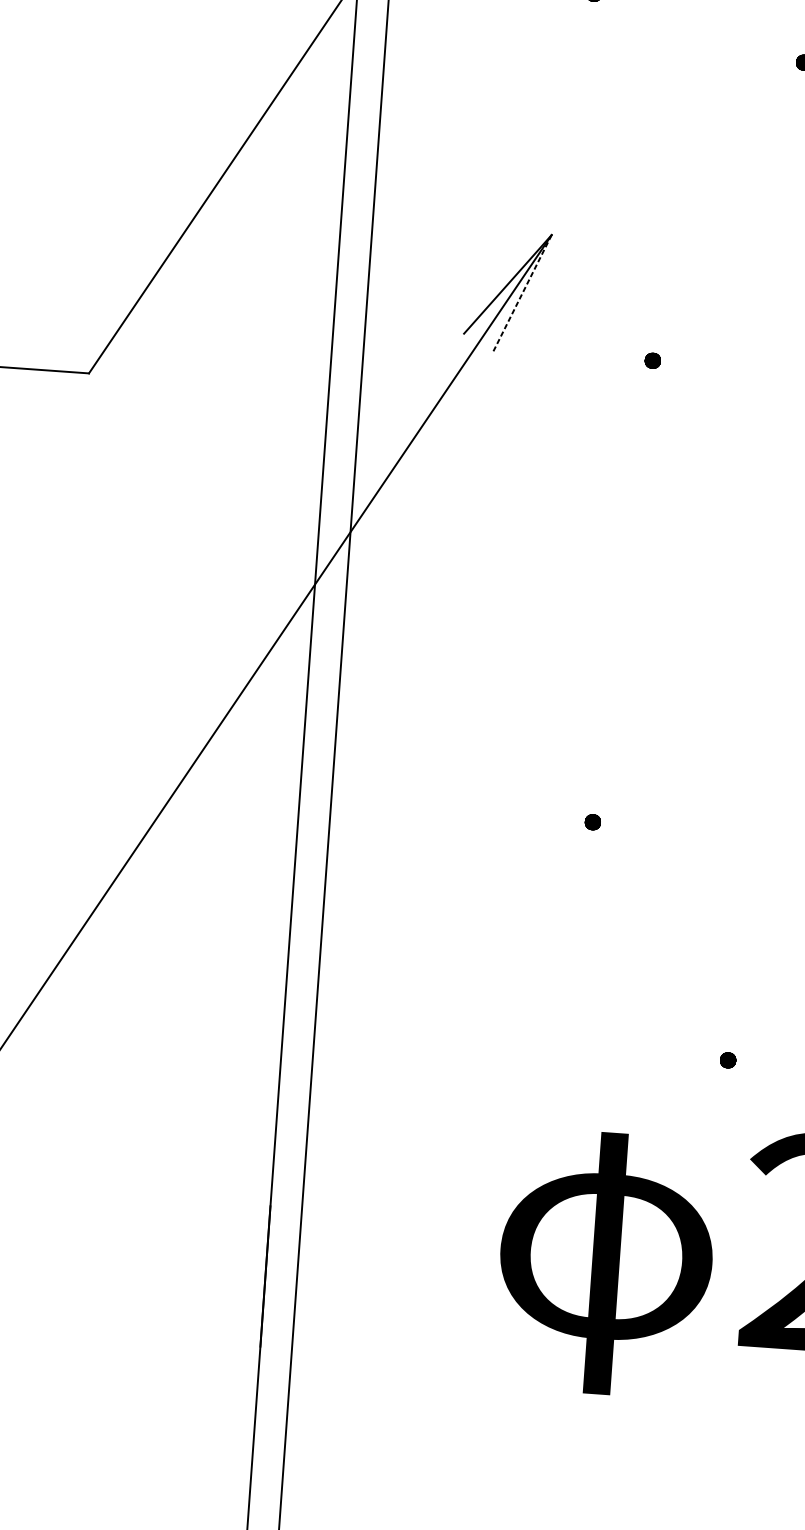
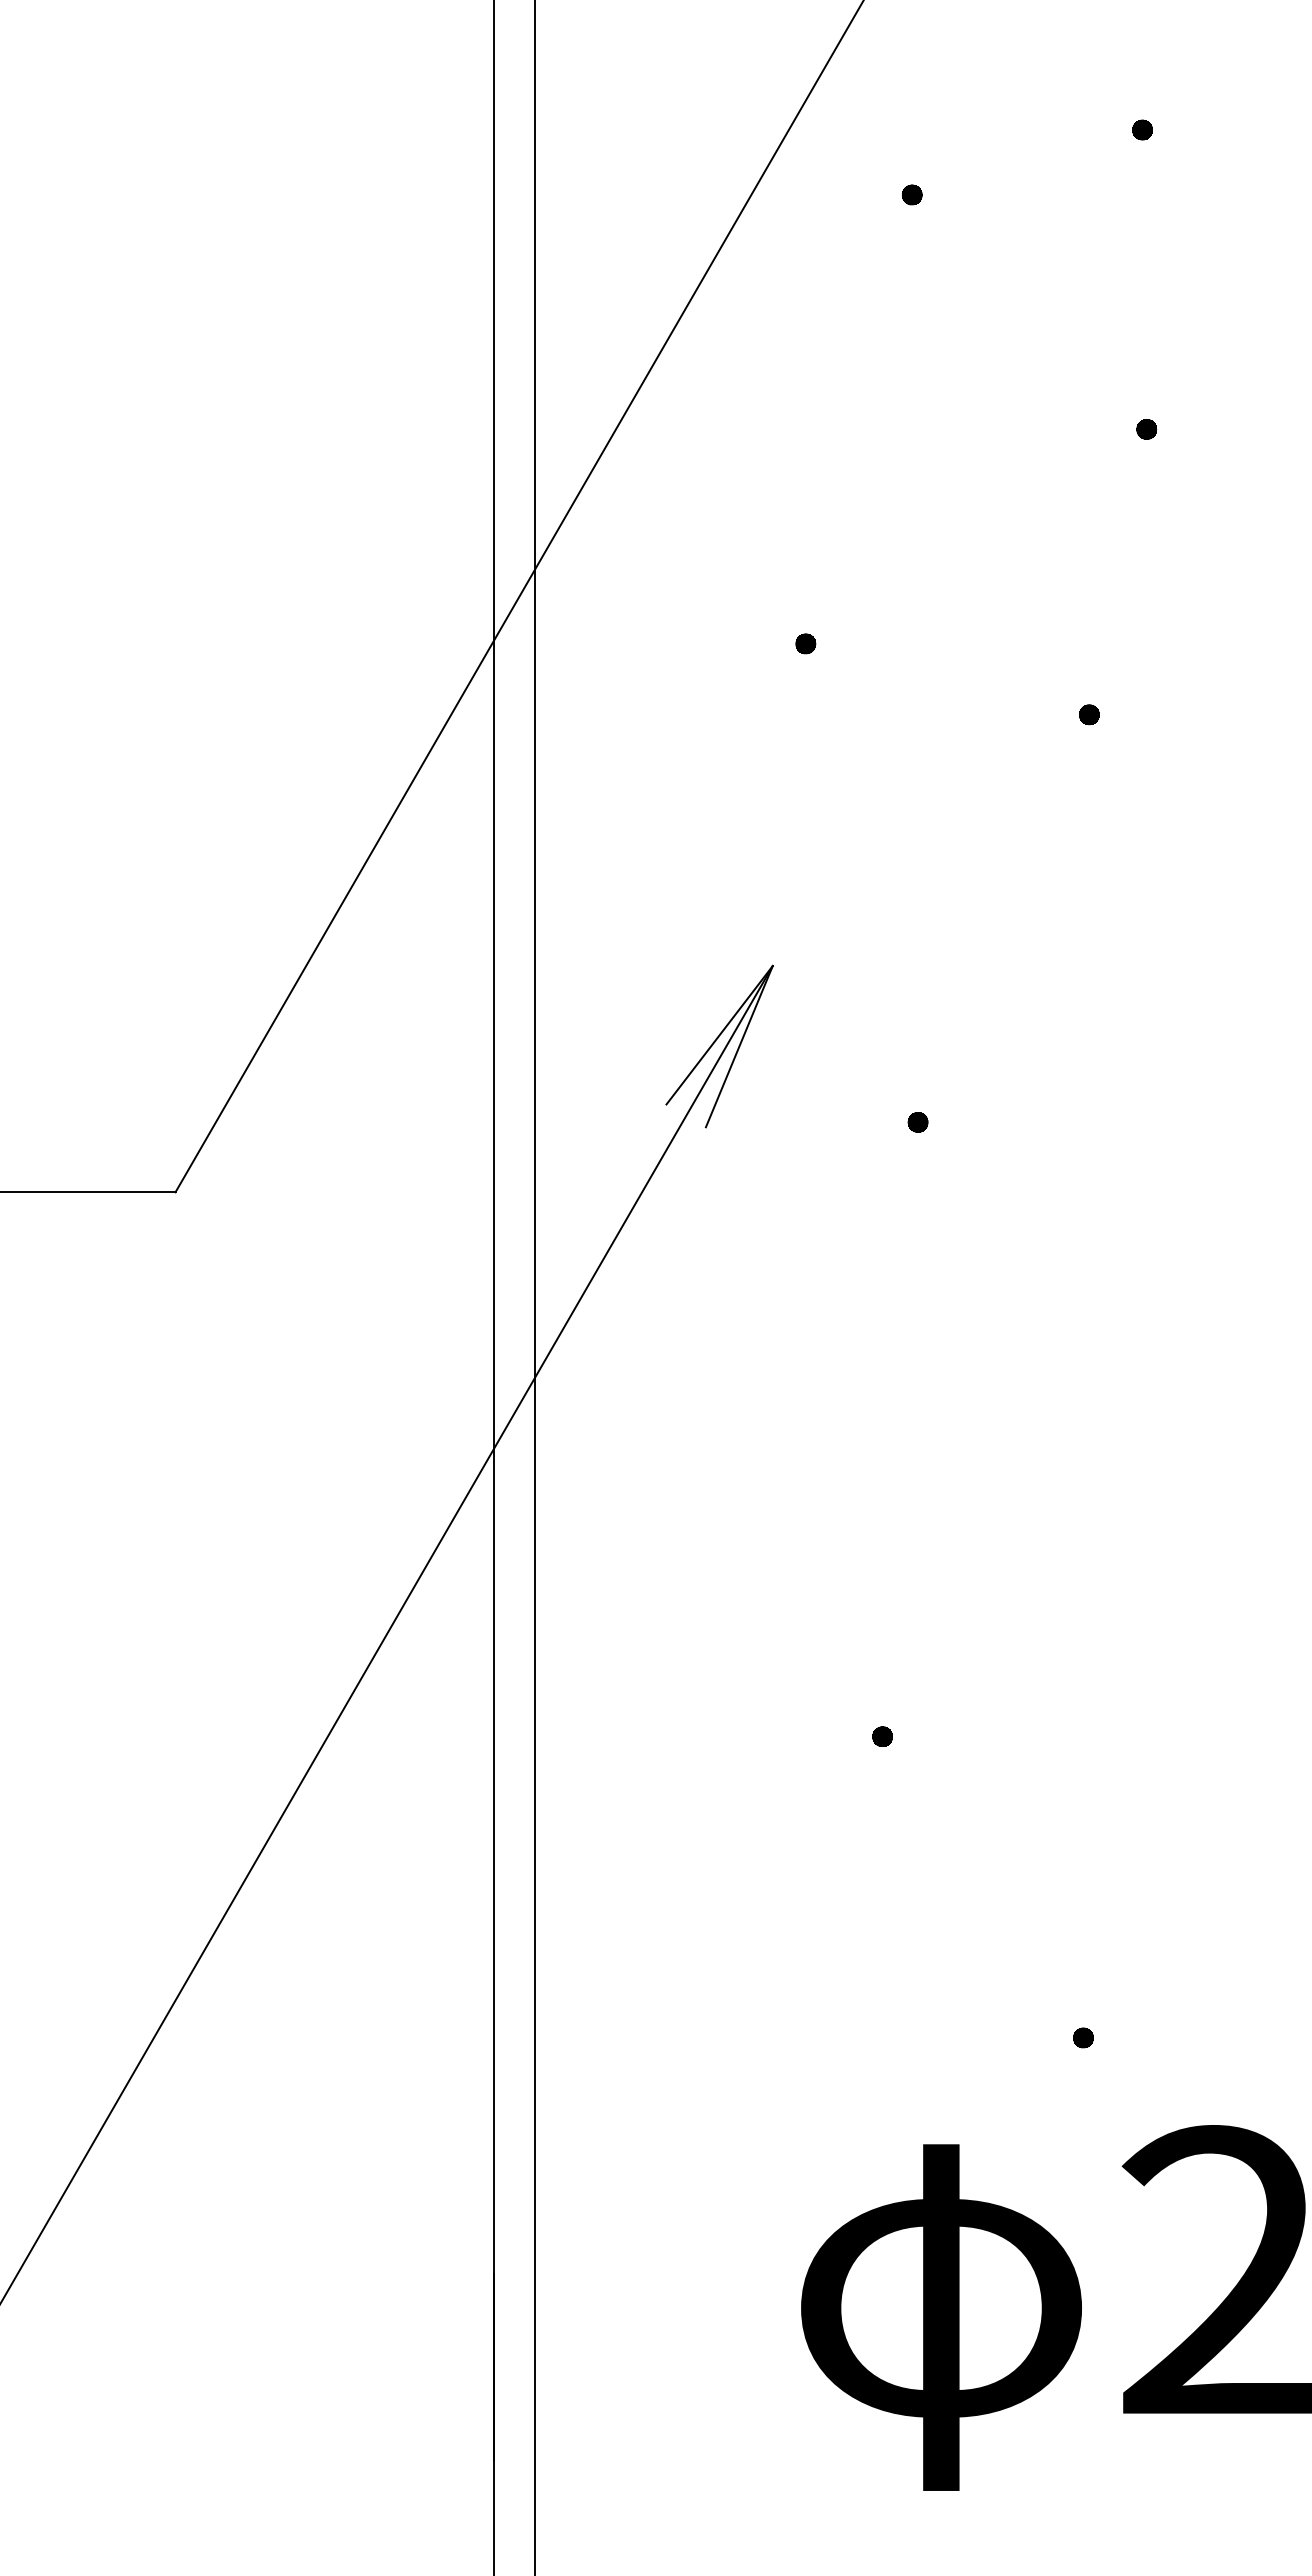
line: (522, 294) -> (739, 1047), dashed -> solid

